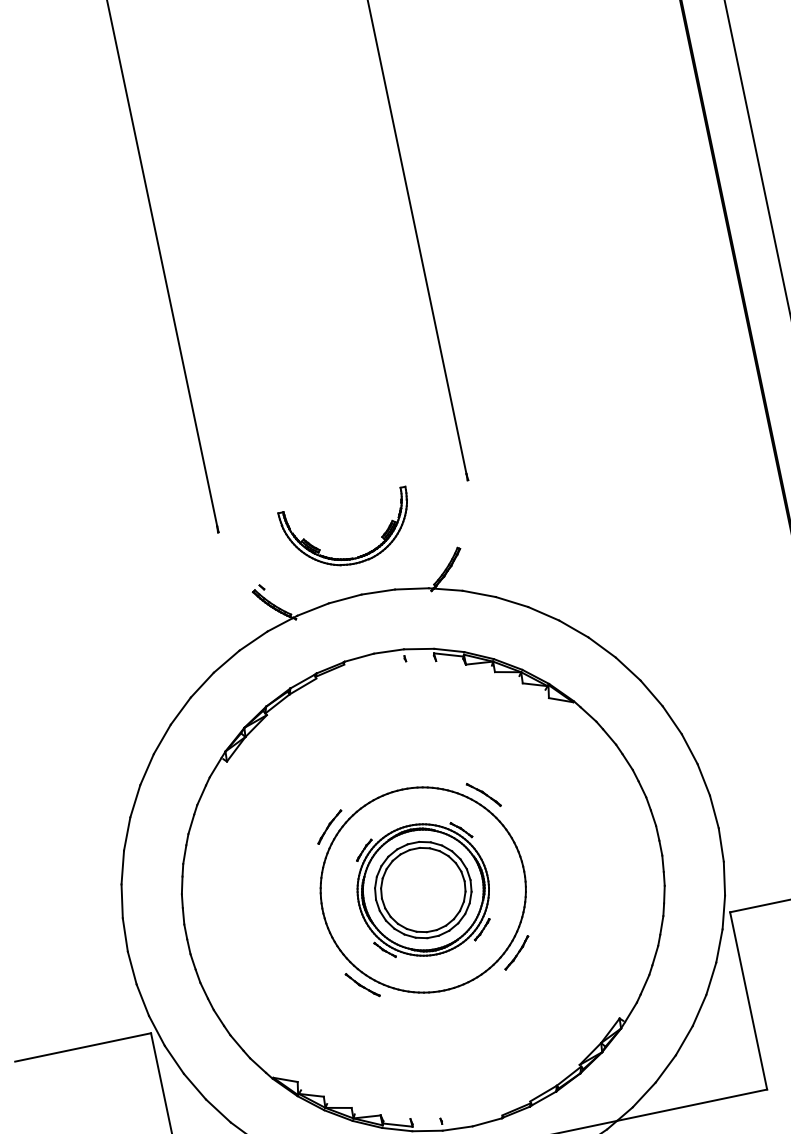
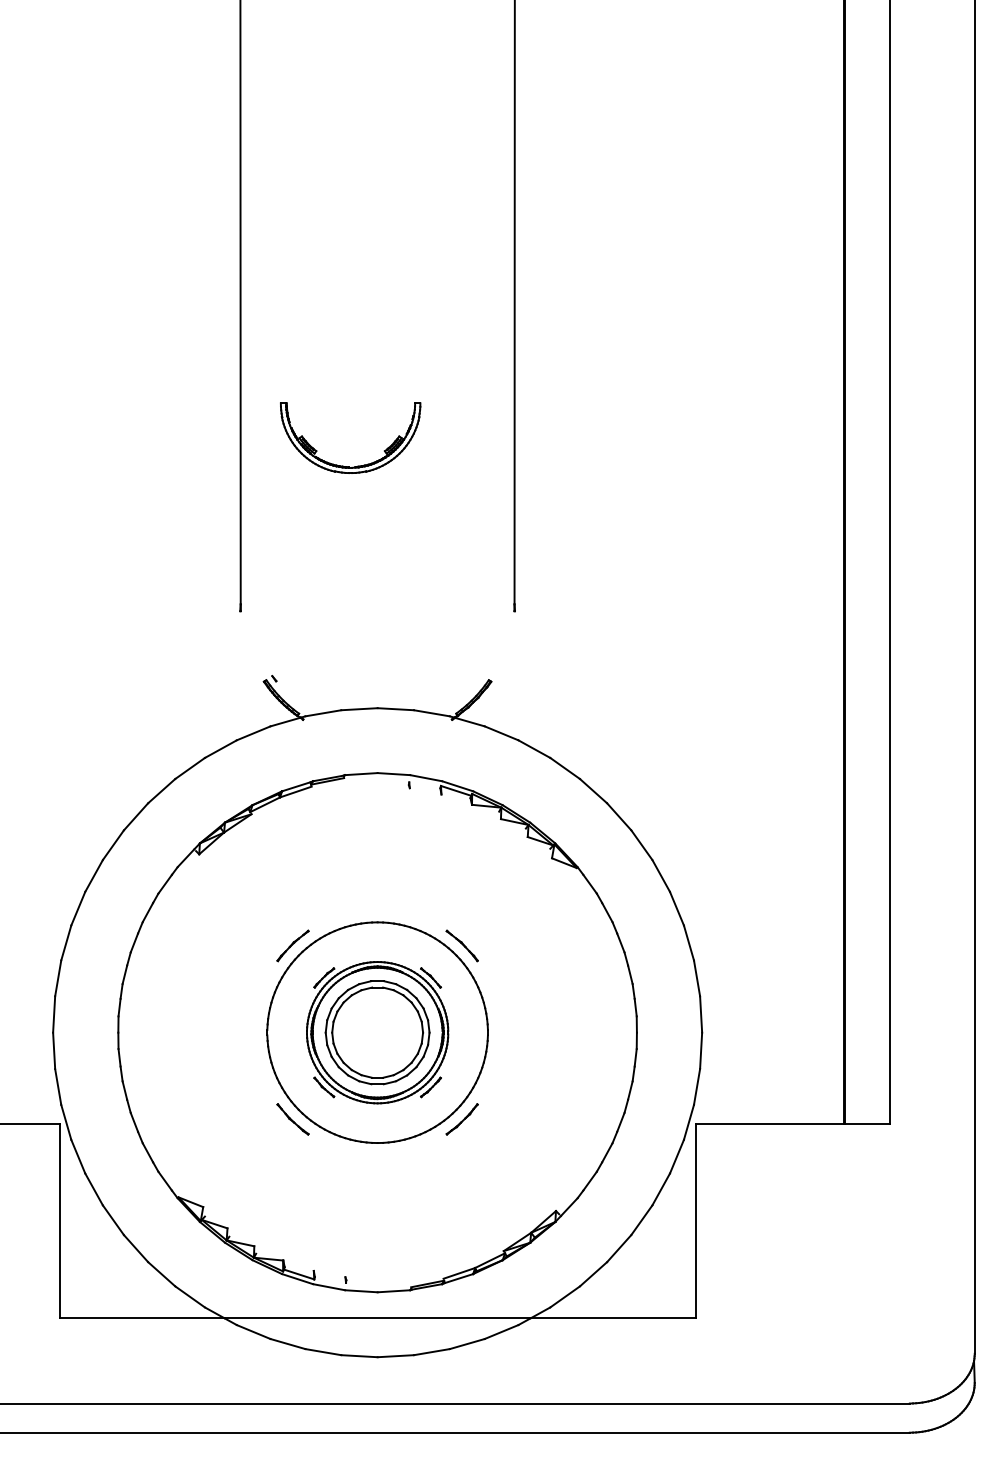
part: (347, 557) -> (343, 465), moved

